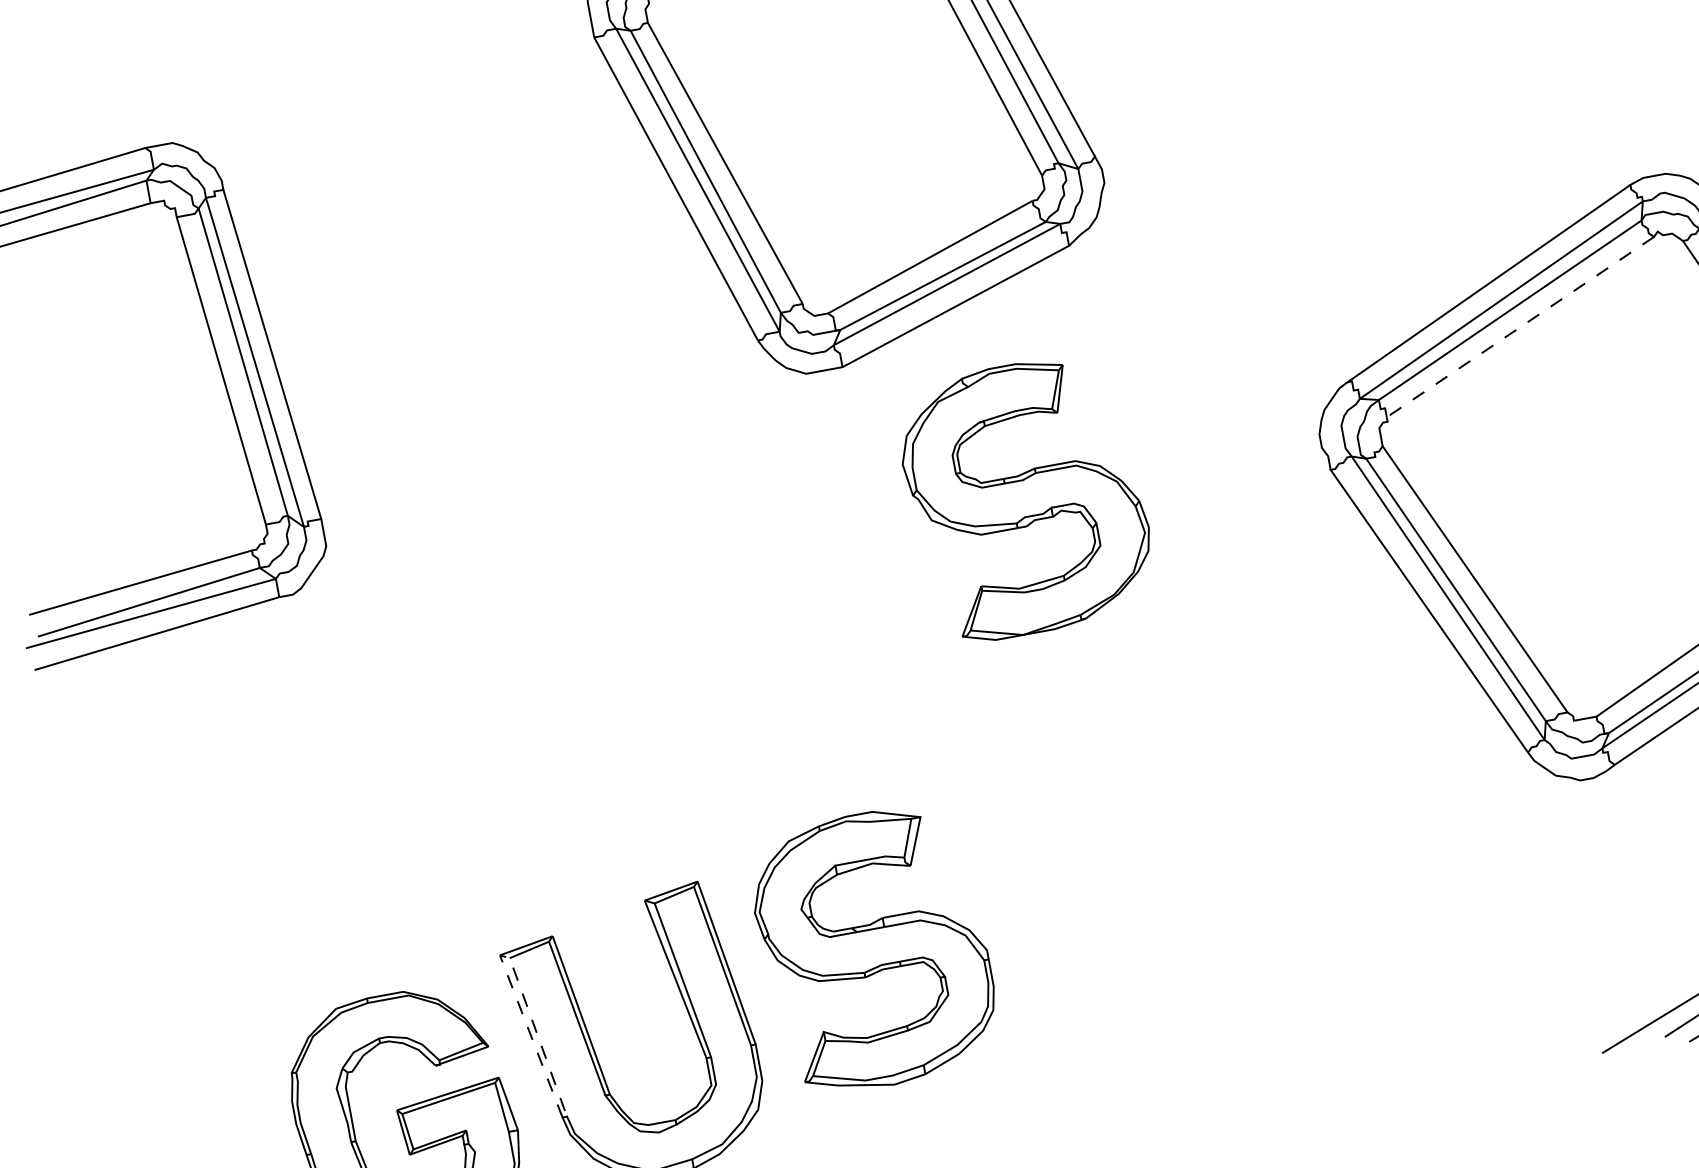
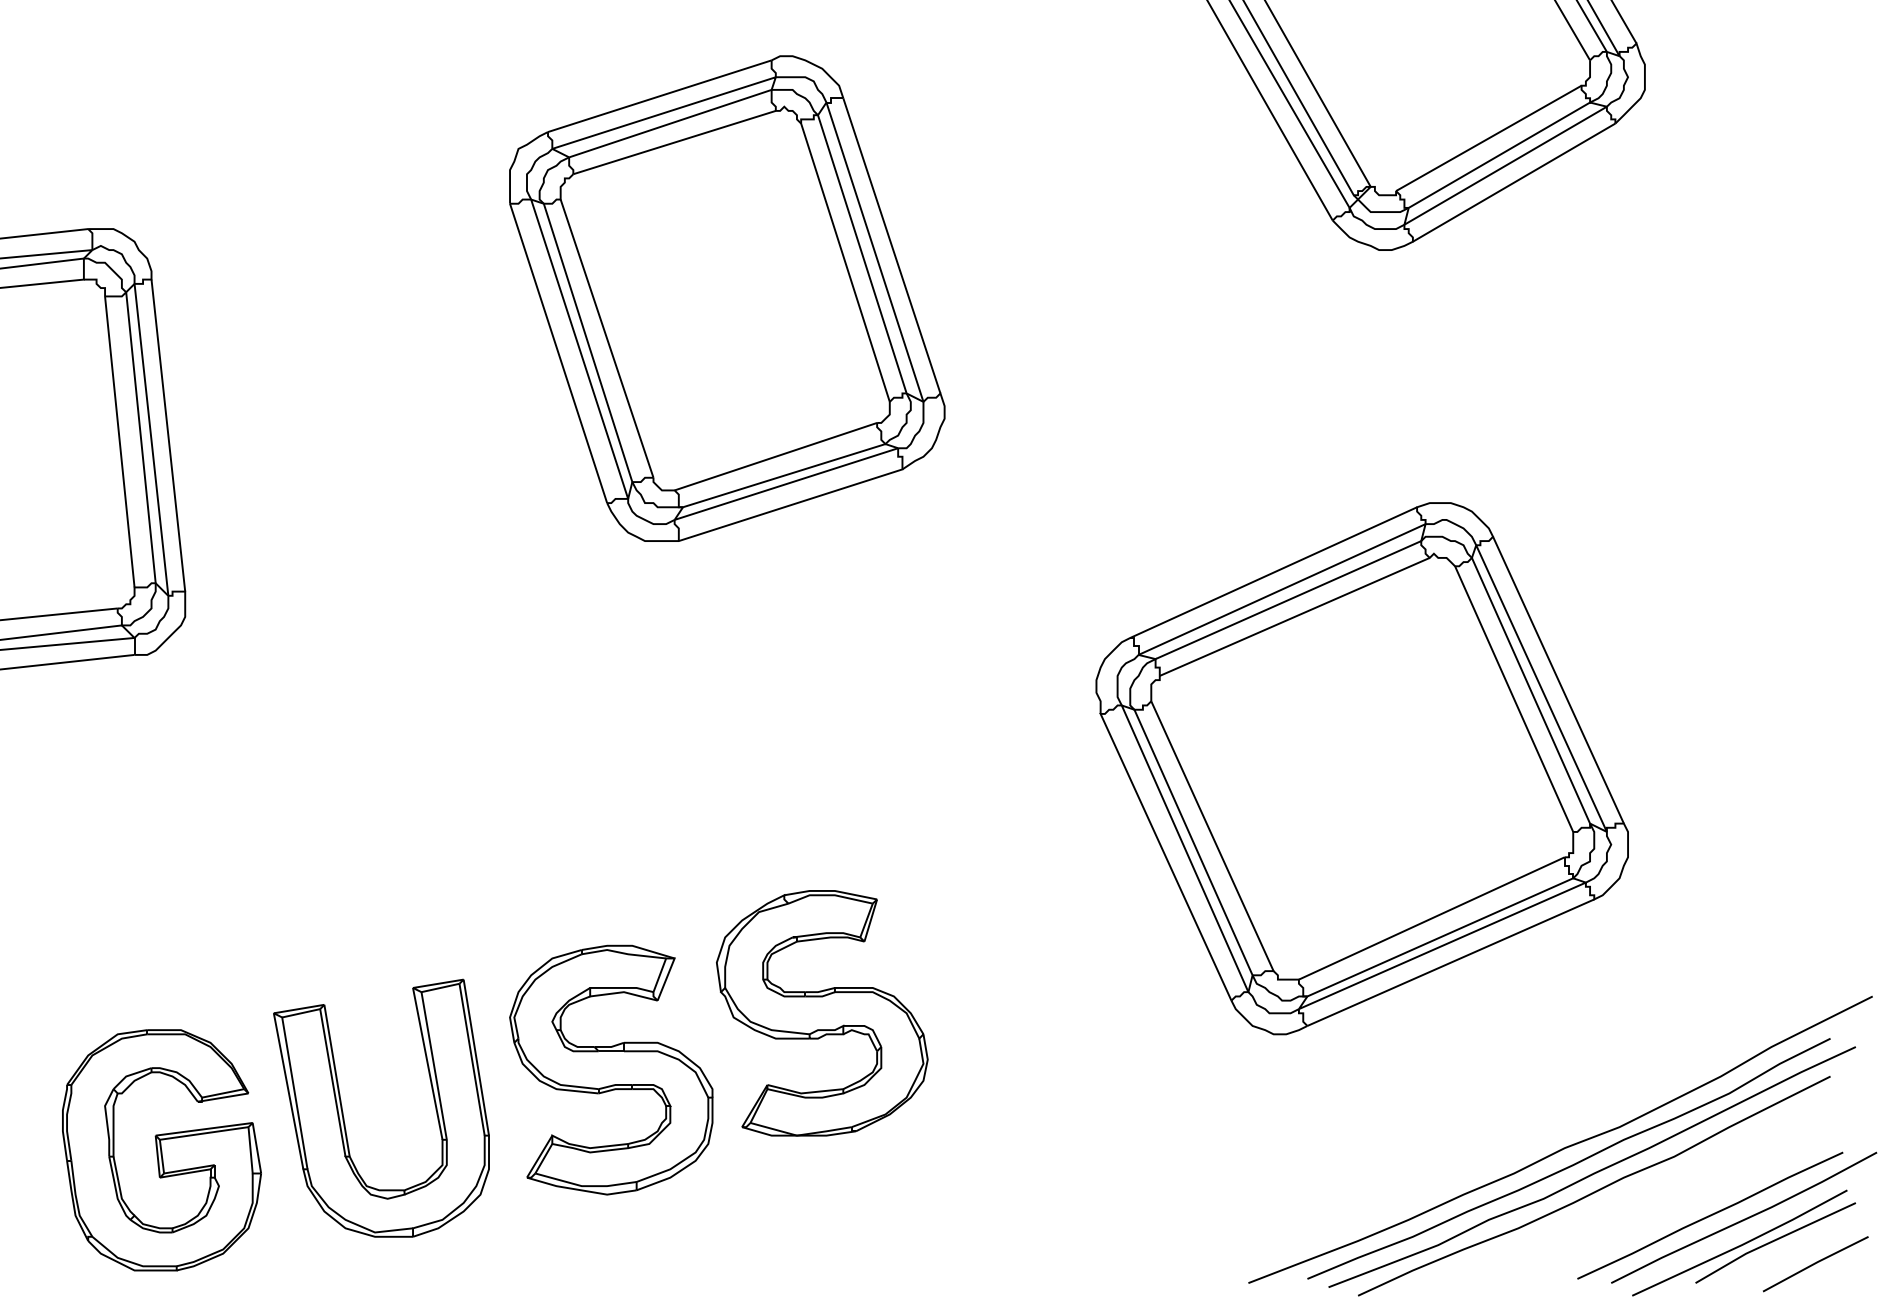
line: (1520, 327) -> (1294, 617), dashed -> solid
part: (1026, 498) -> (822, 1013), moved
line: (503, 956) -> (276, 1014), dashed -> solid

